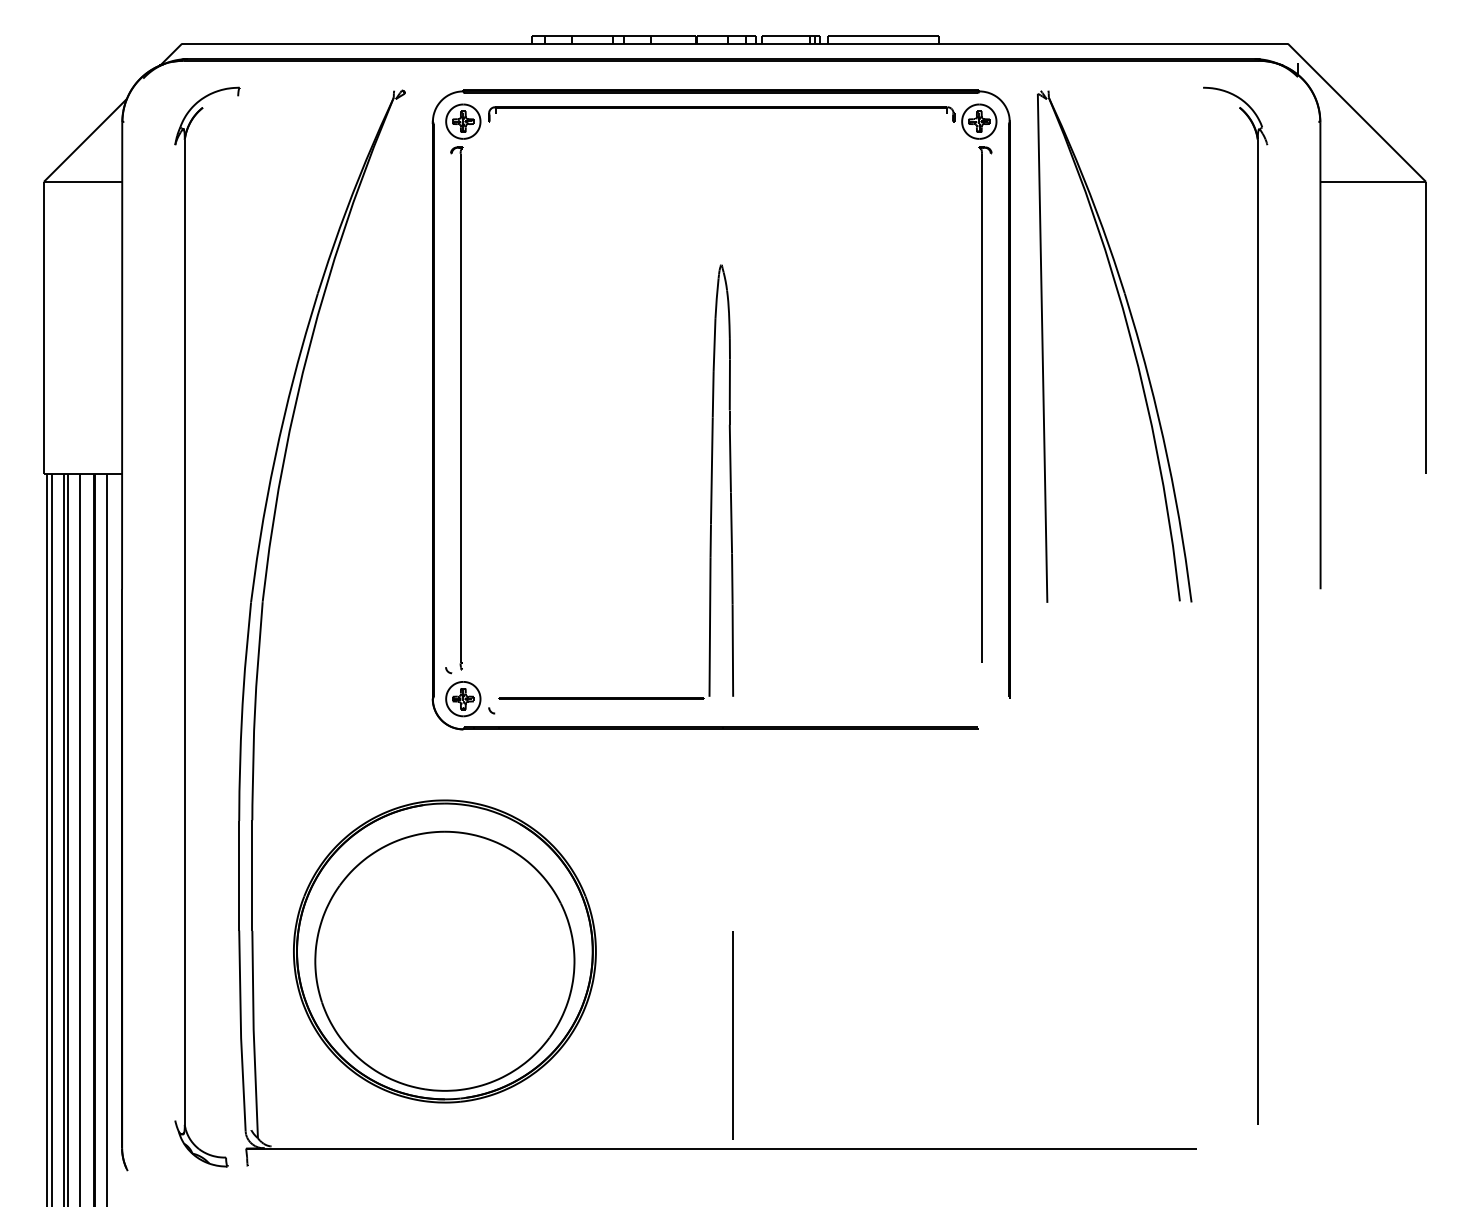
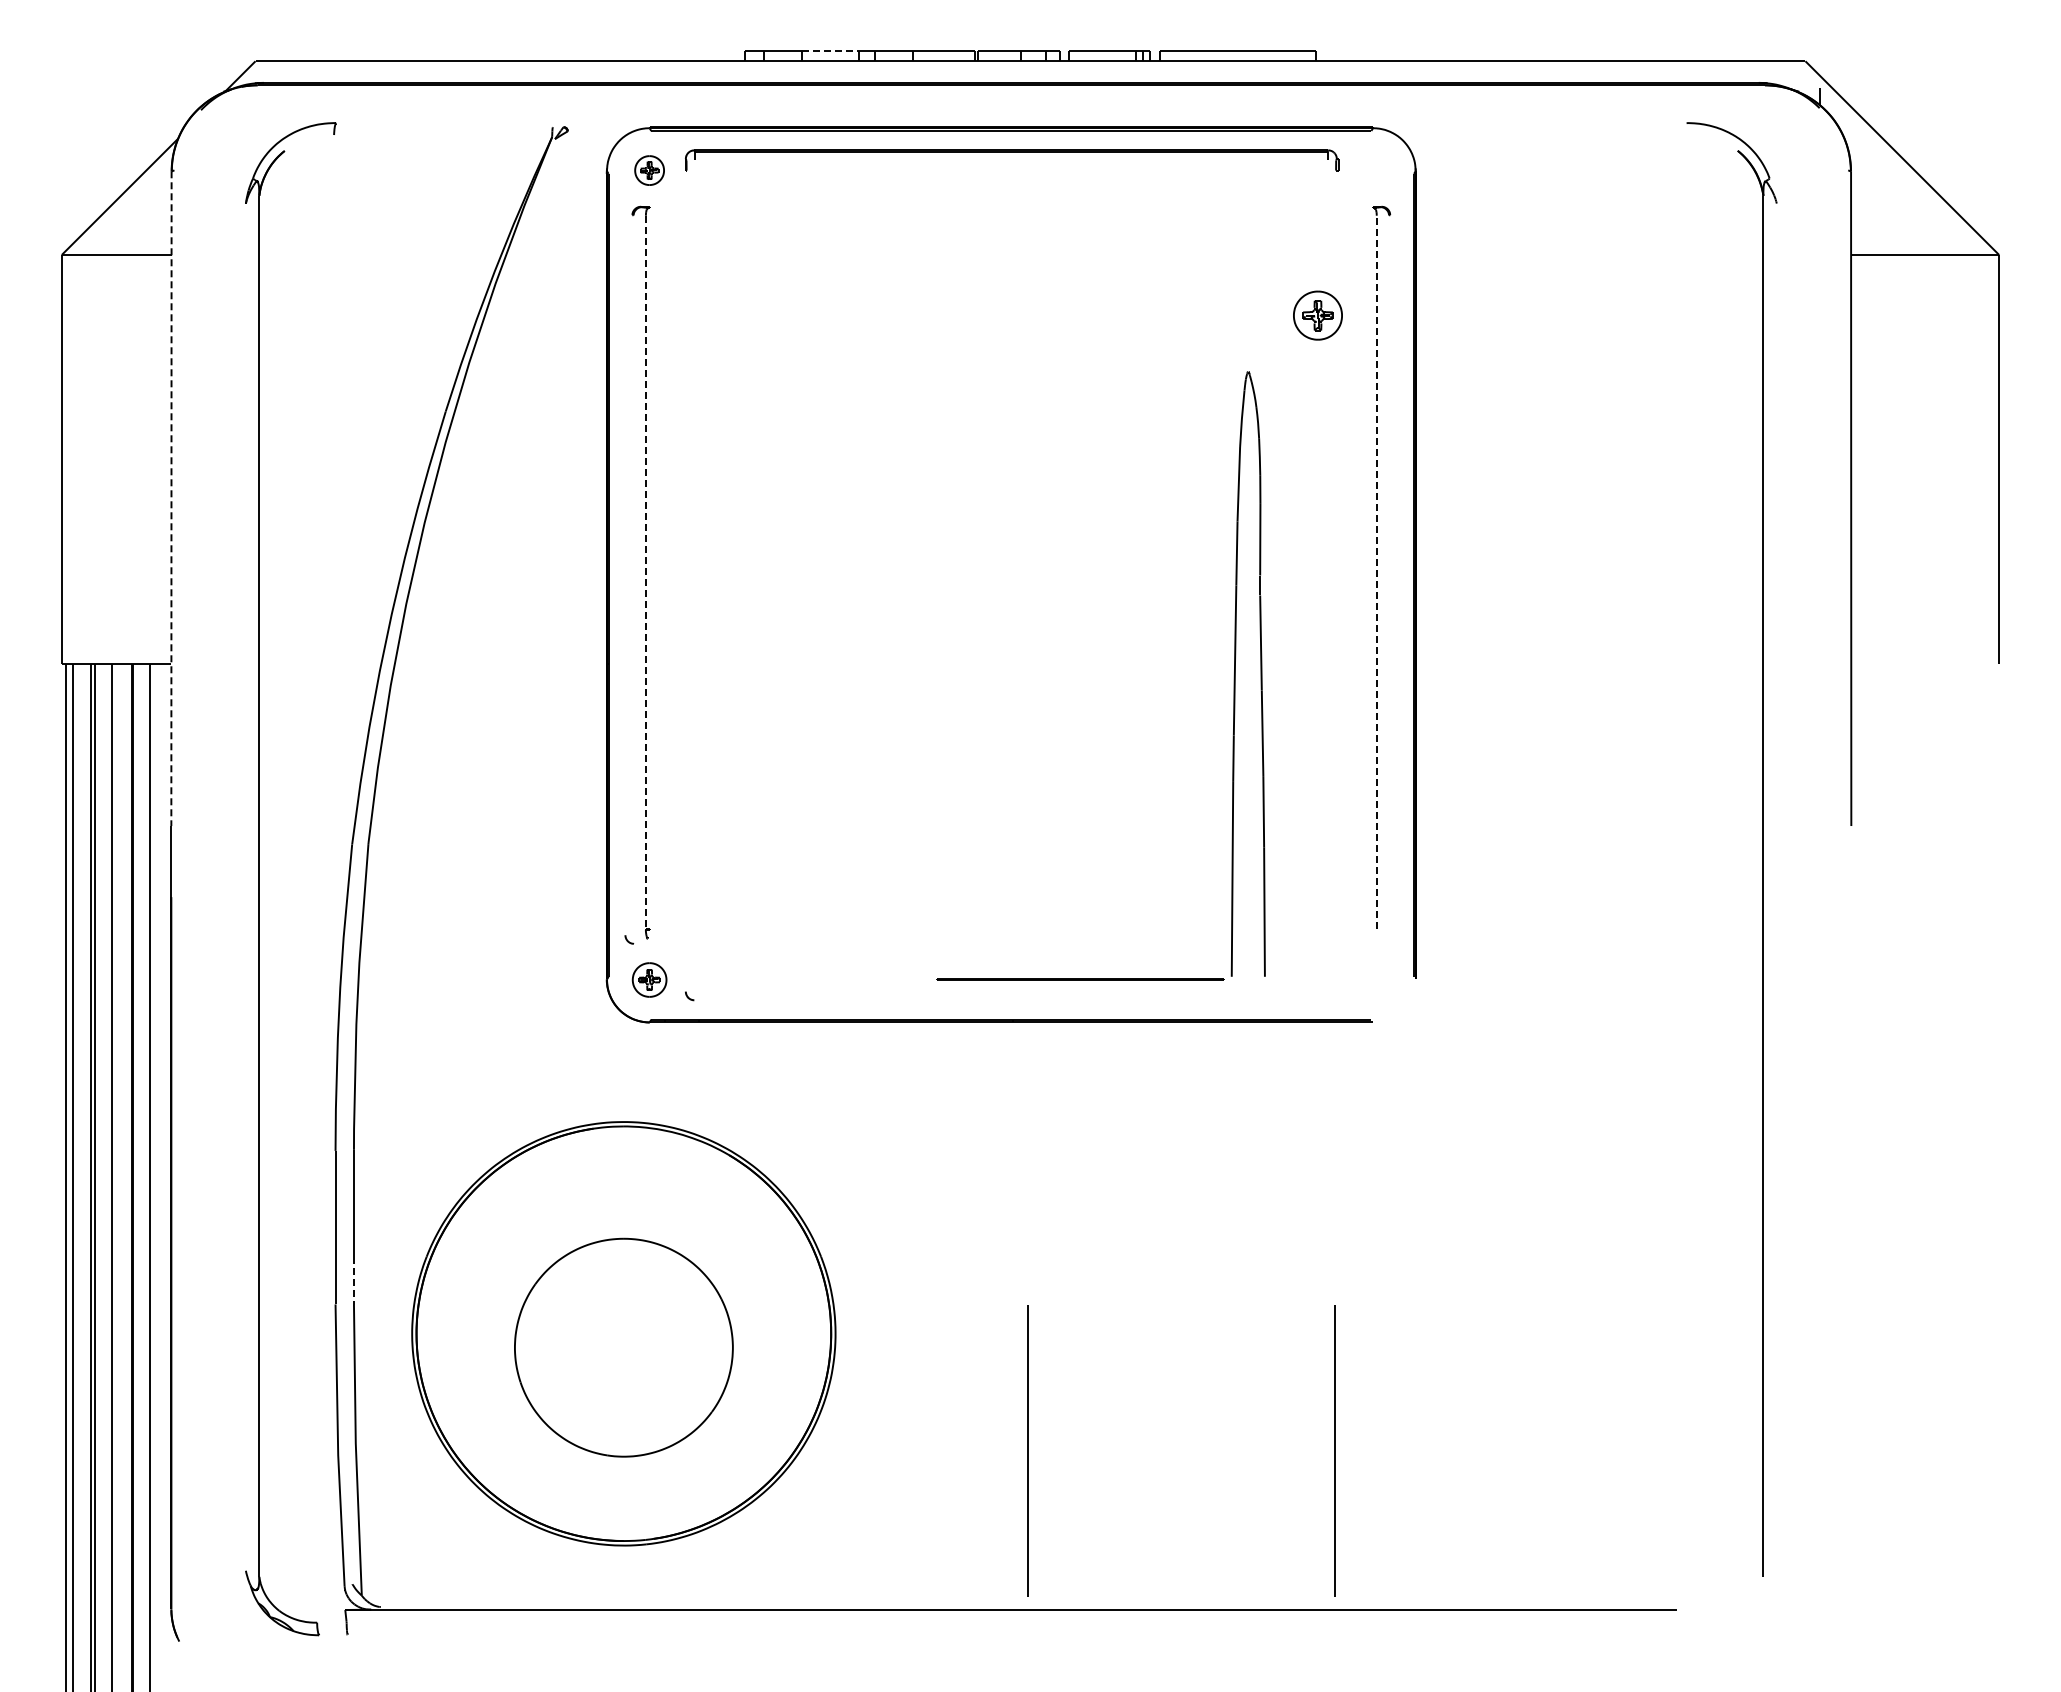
line: (592, 35) -> (830, 50), solid -> dashed
part: (463, 121) -> (649, 170), size x0.6
part: (978, 121) -> (1317, 315), moved
part: (1130, 342) -> (1585, 479), removed
line: (122, 356) -> (171, 499), solid -> dashed
line: (460, 408) -> (645, 572), solid -> dashed
line: (981, 408) -> (1376, 572), solid -> dashed
part: (710, 481) -> (1233, 675), moved
part: (463, 698) -> (649, 979), size x0.7
line: (252, 914) -> (353, 1281), solid -> dashed
part: (444, 961) -> (623, 1347), size x0.6
line: (951, 1034) -> (1334, 1450), added

